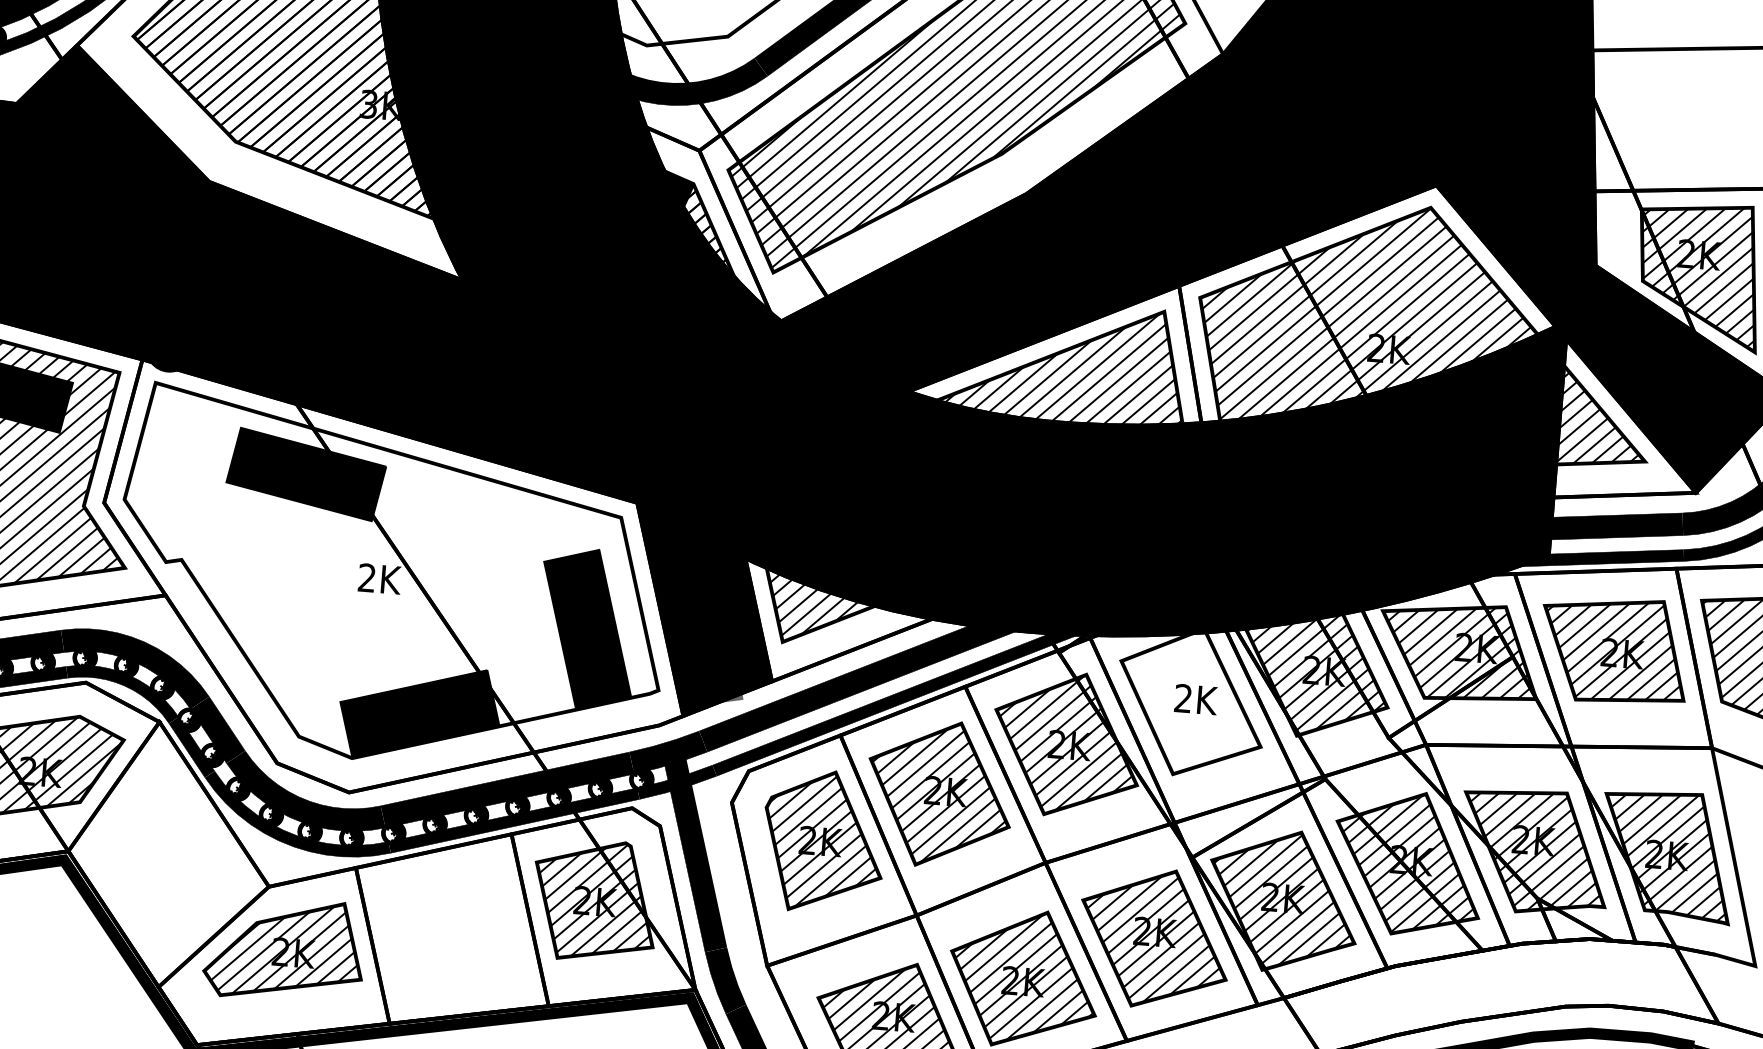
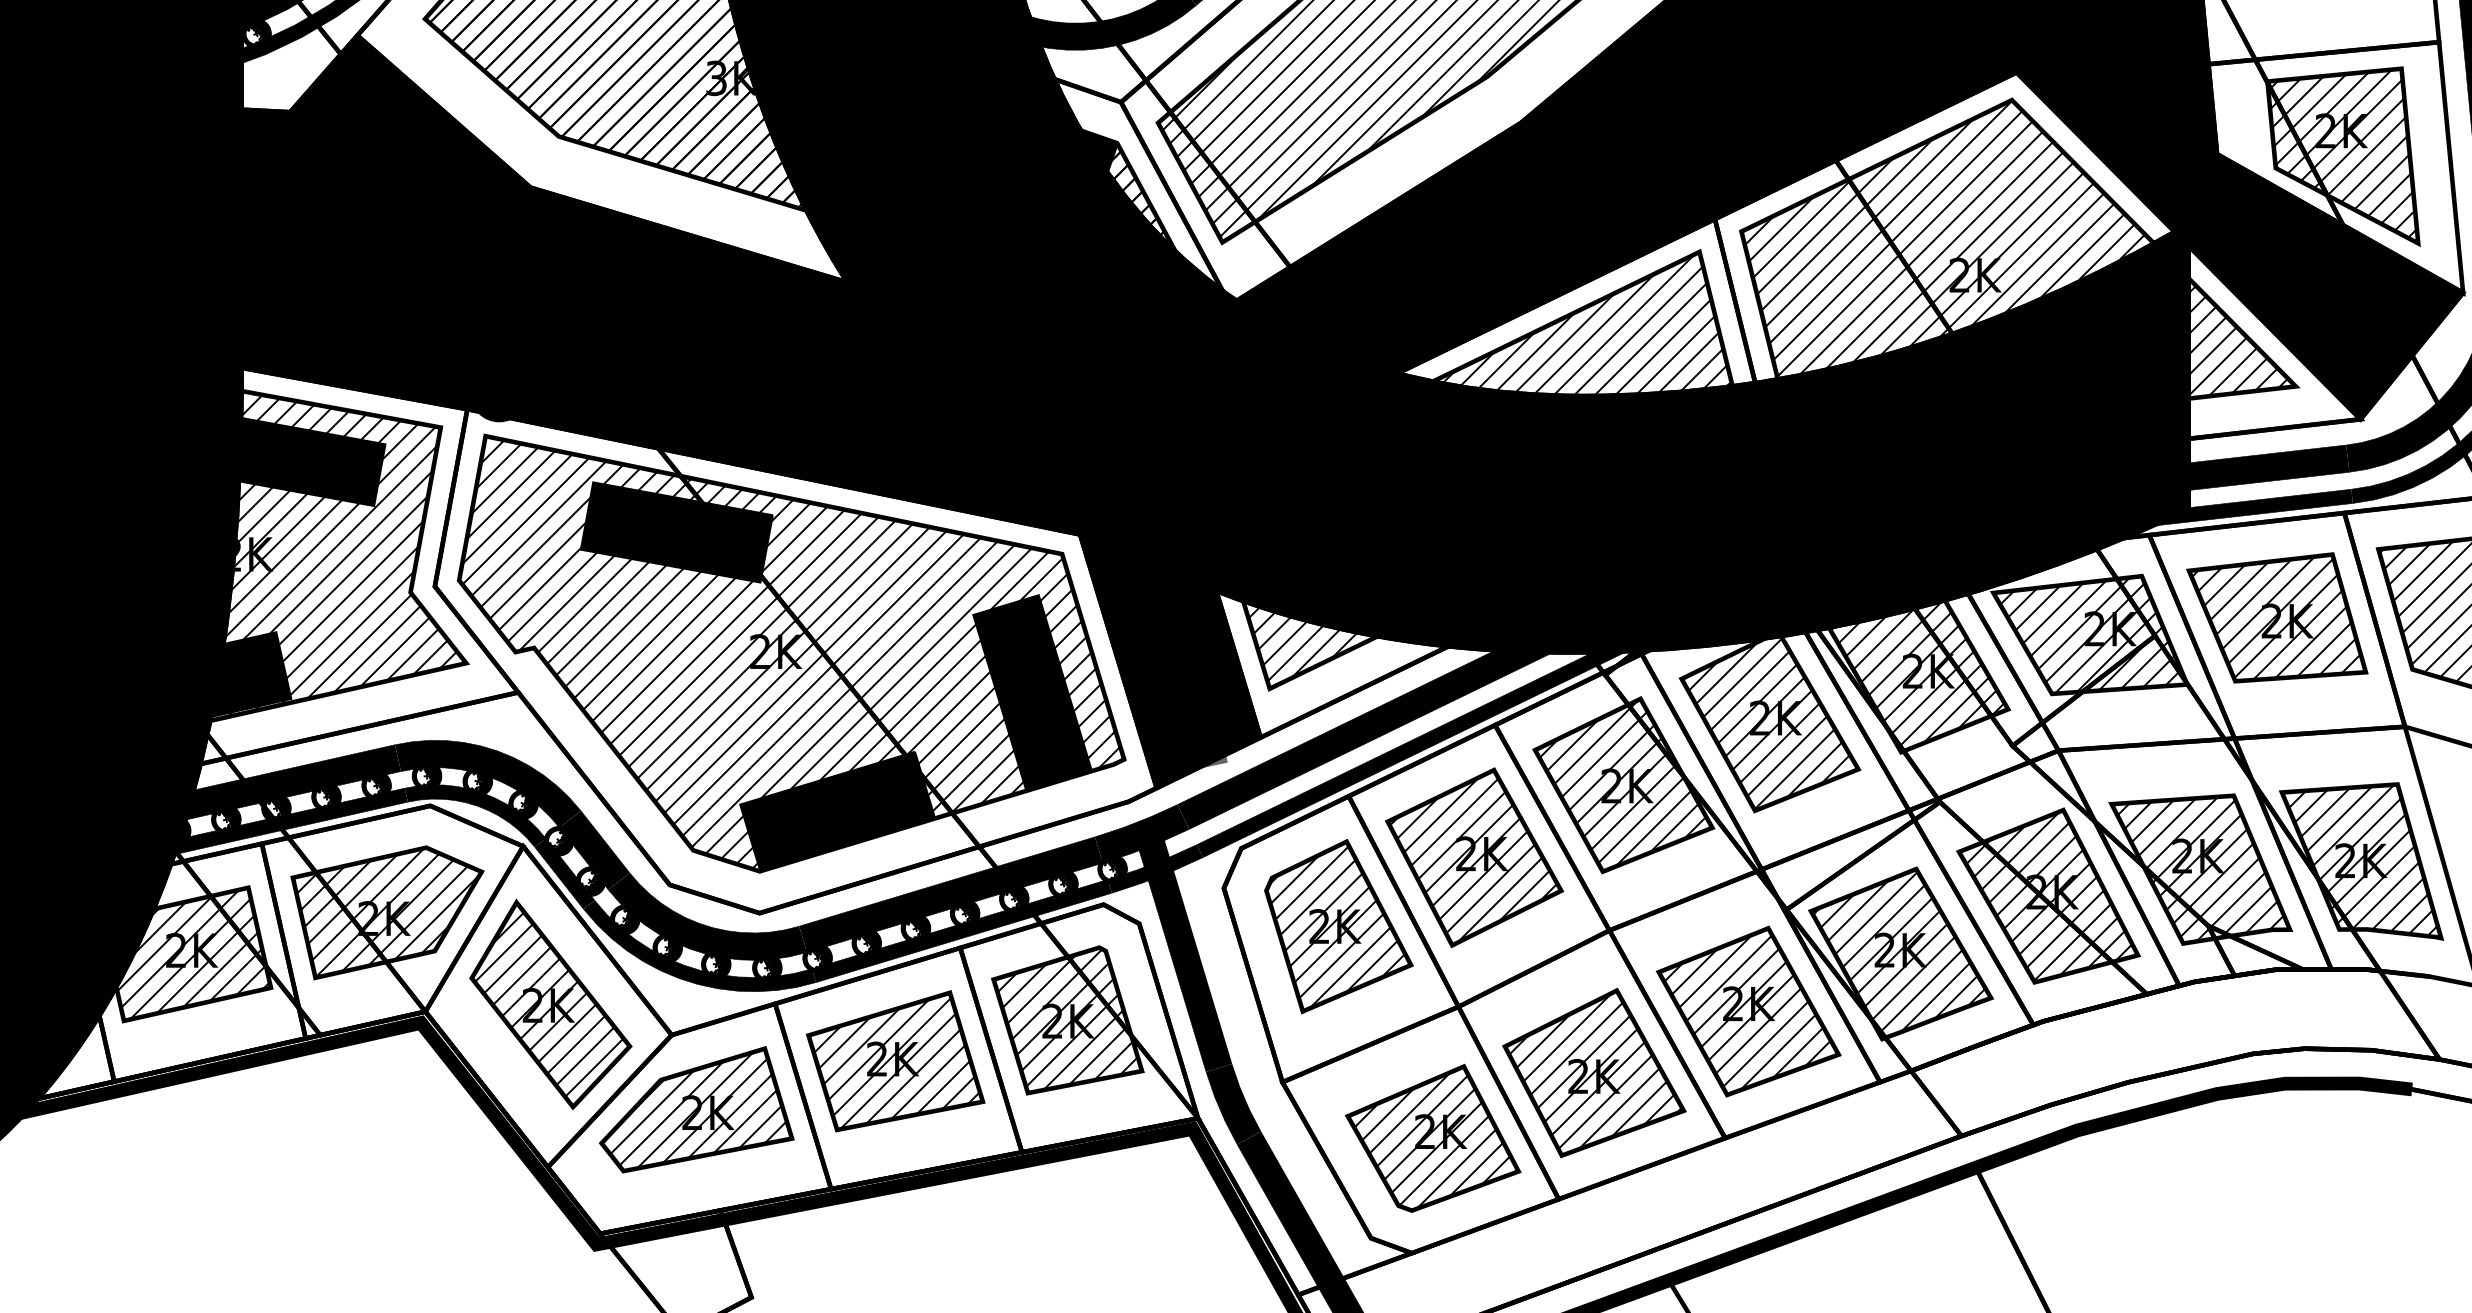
hatch: (392, 580) -> (791, 652), added
hatch: (1193, 703) -> (1772, 723), added
part: (171, 853) -> (550, 1004), added
part: (450, 923) -> (895, 1061), added

